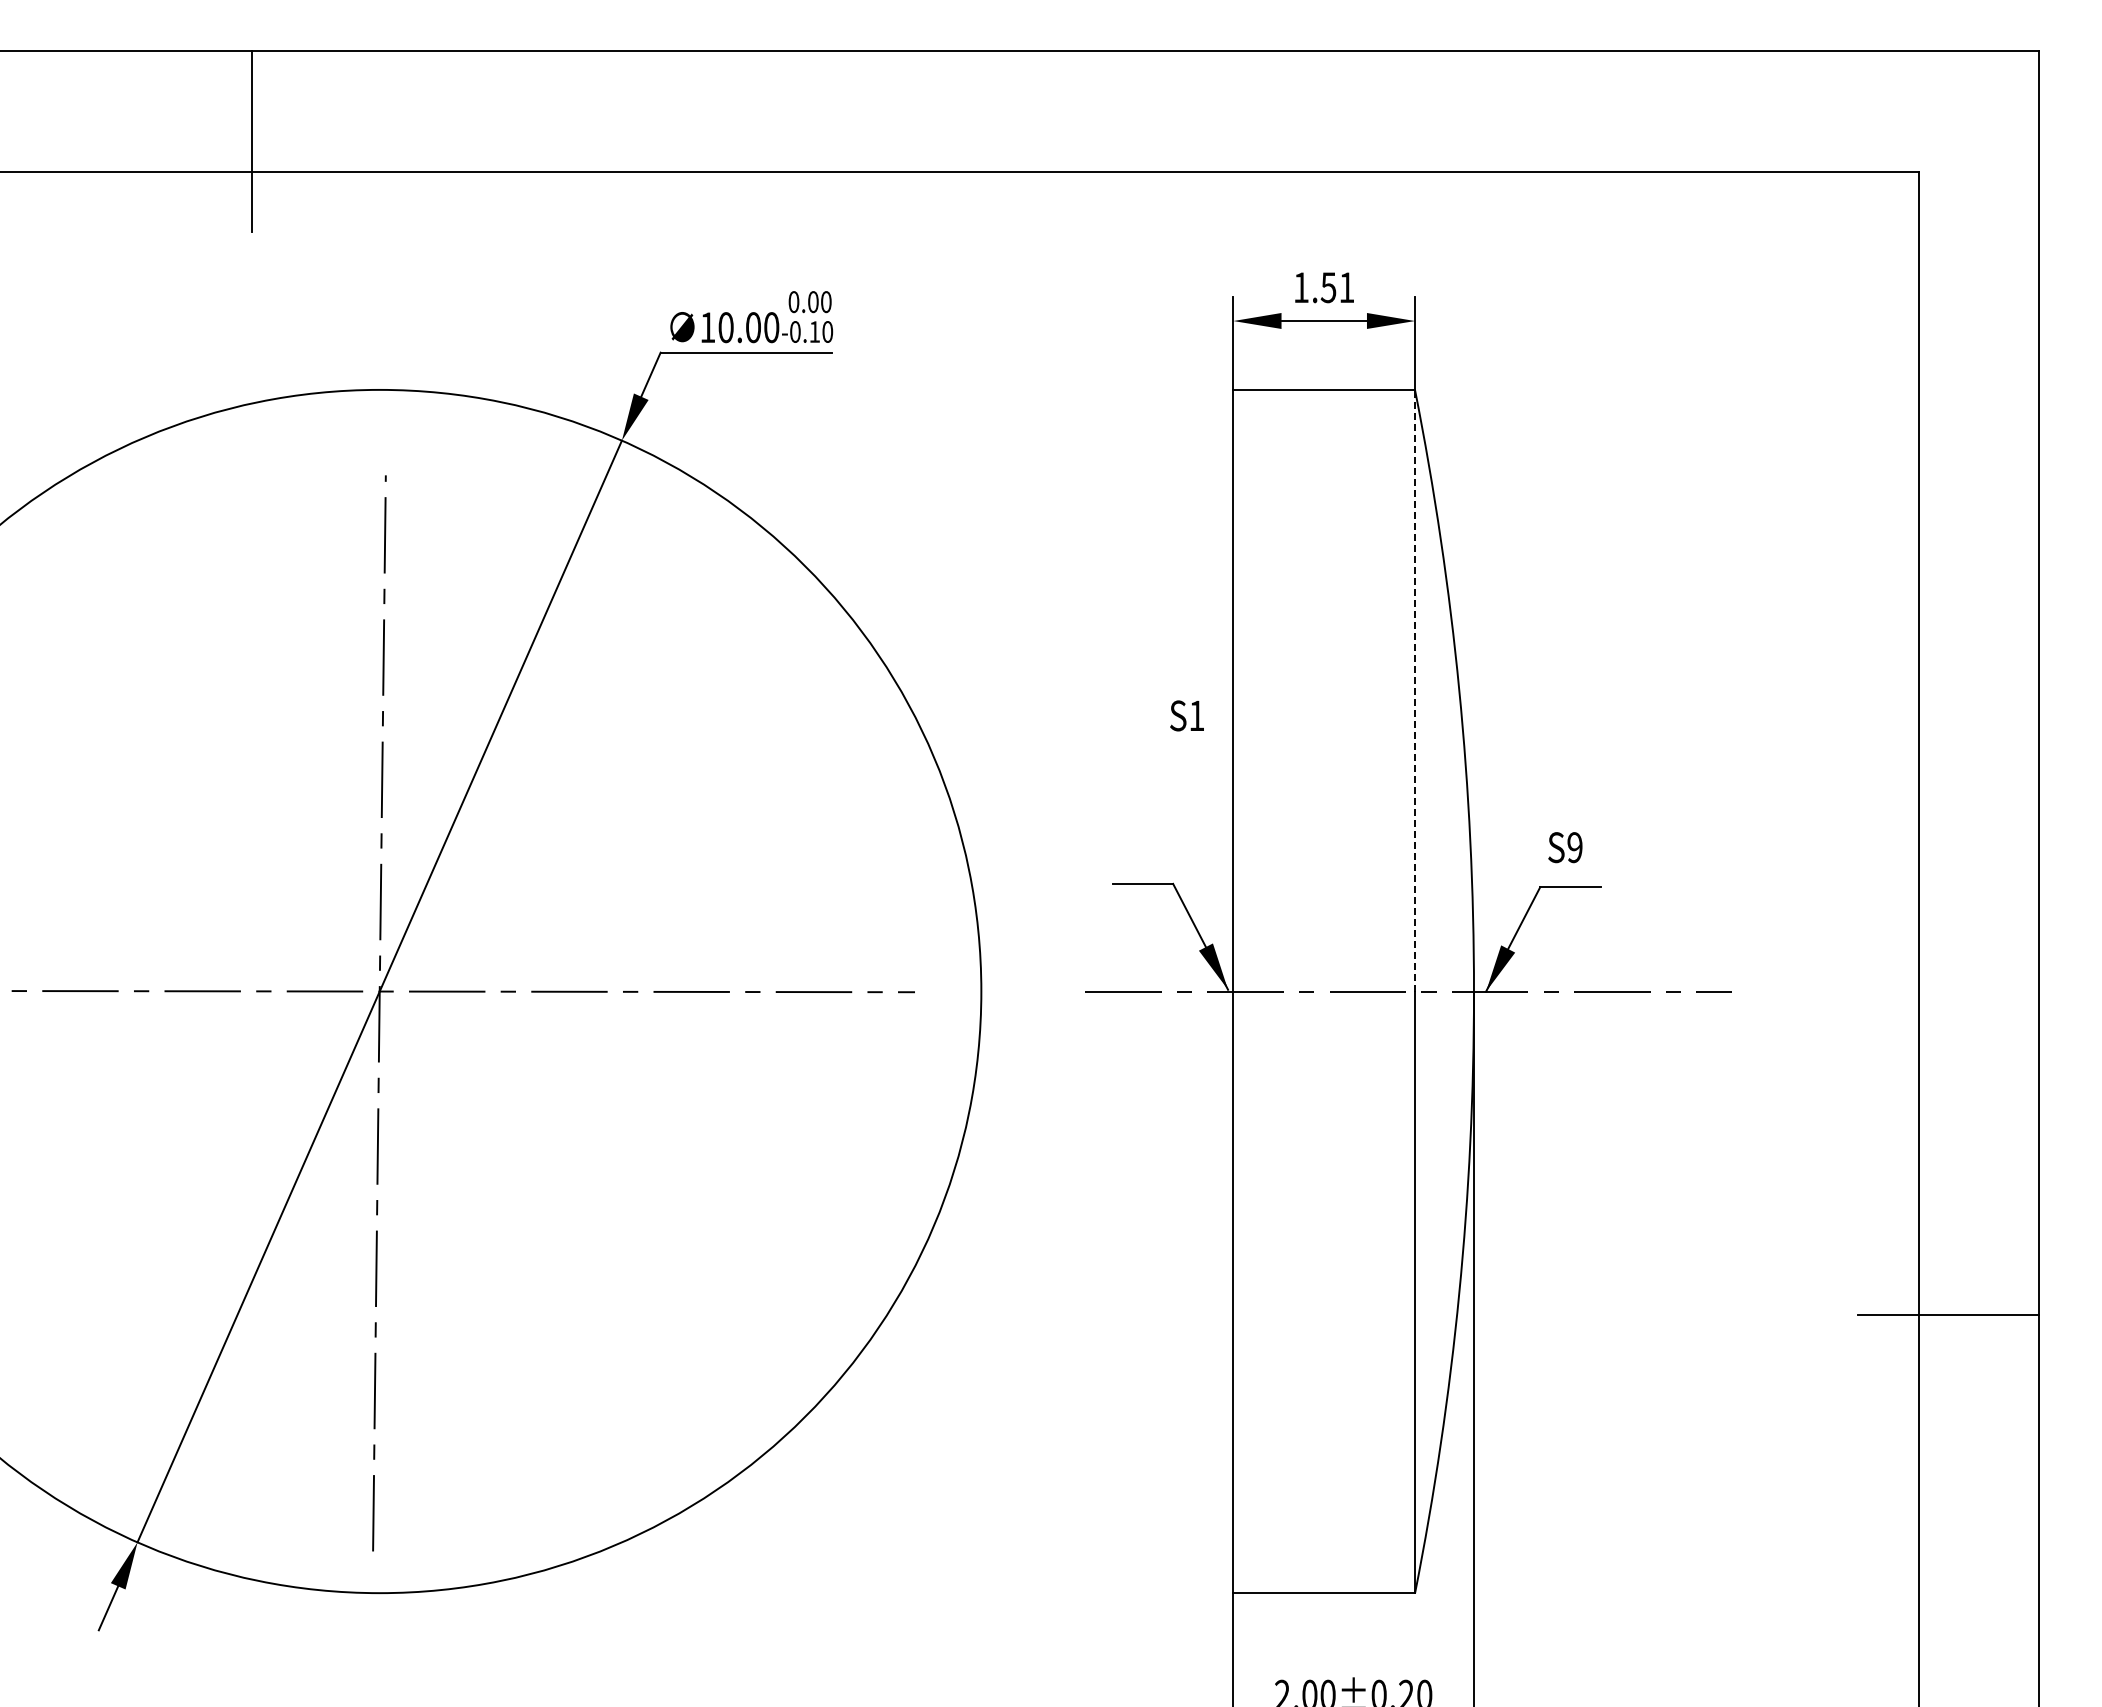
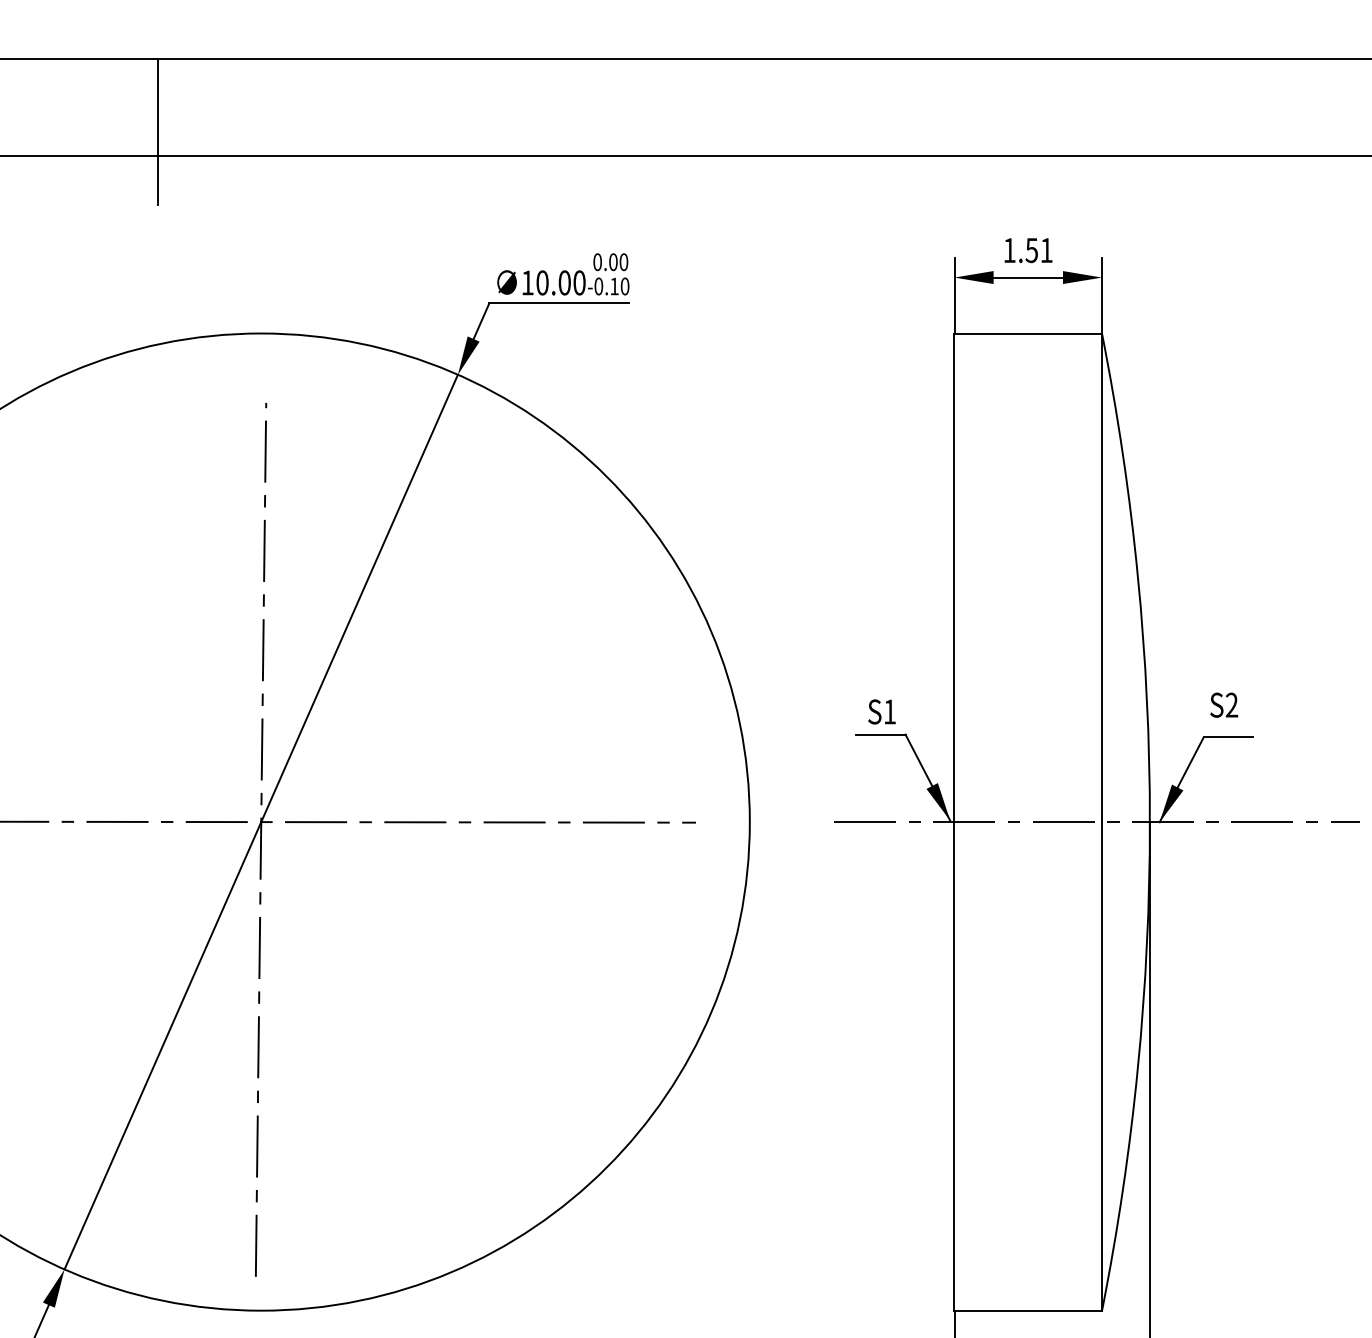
line: (1415, 690) -> (1102, 577), dashed -> solid
text: (1186, 715) -> (881, 711), moved
text: (1574, 847) -> (1231, 705), S9 -> S2

